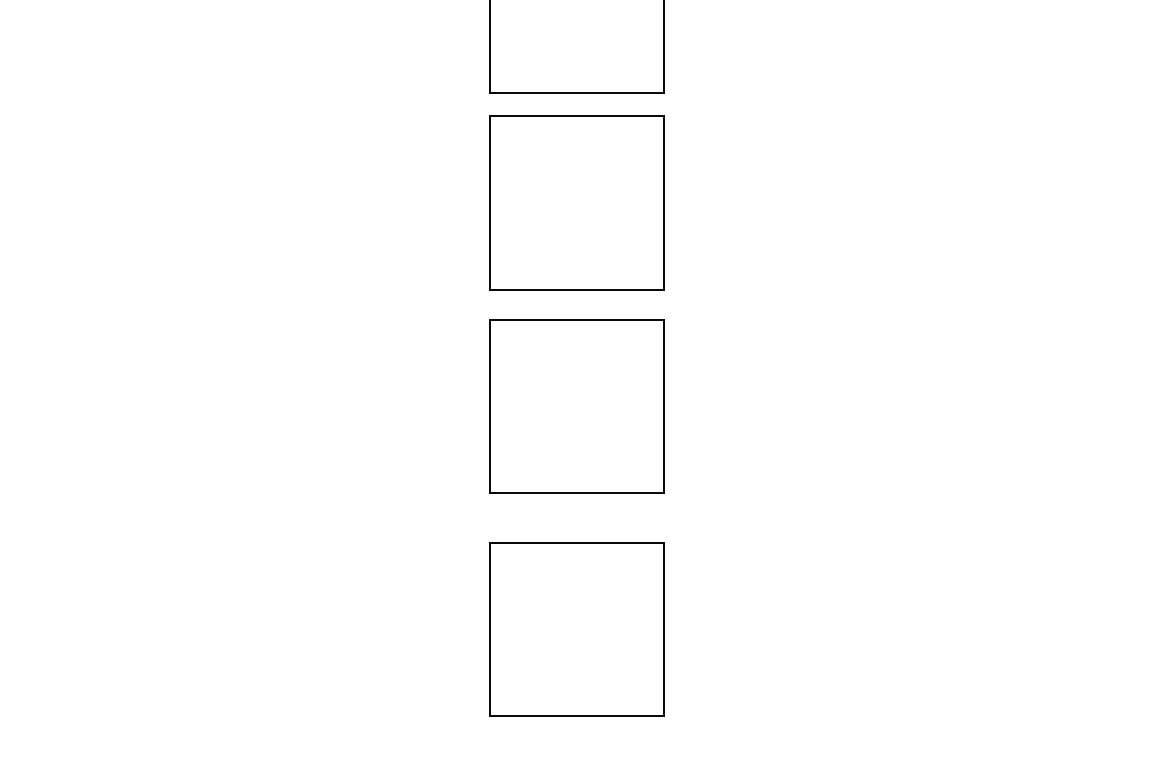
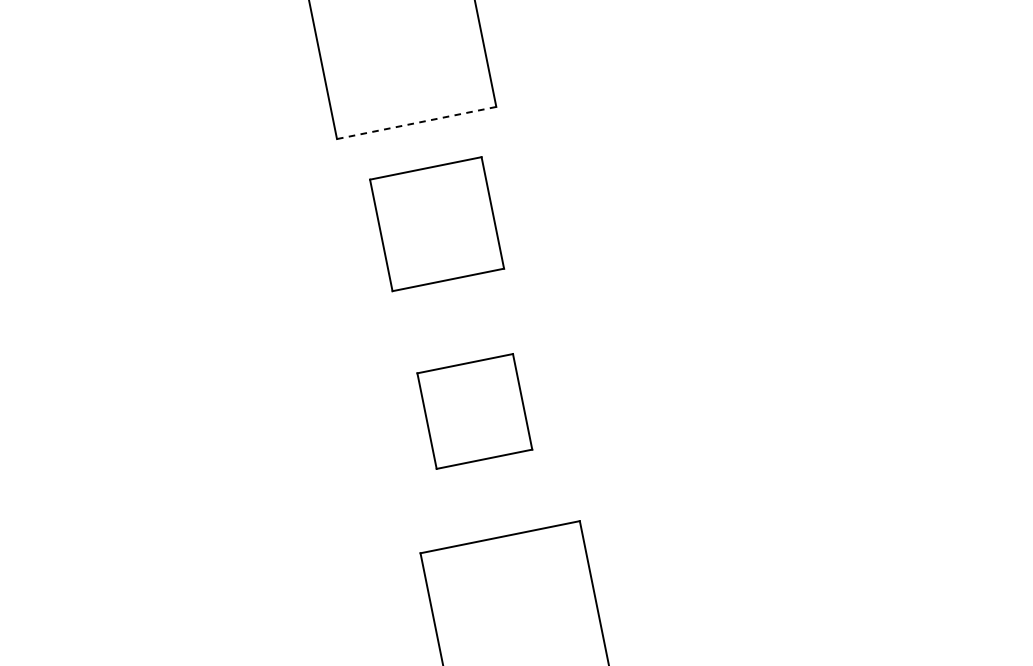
line: (576, 93) -> (416, 123), solid -> dashed
part: (576, 202) -> (436, 223), size x0.7
part: (576, 406) -> (474, 411), size x0.6

